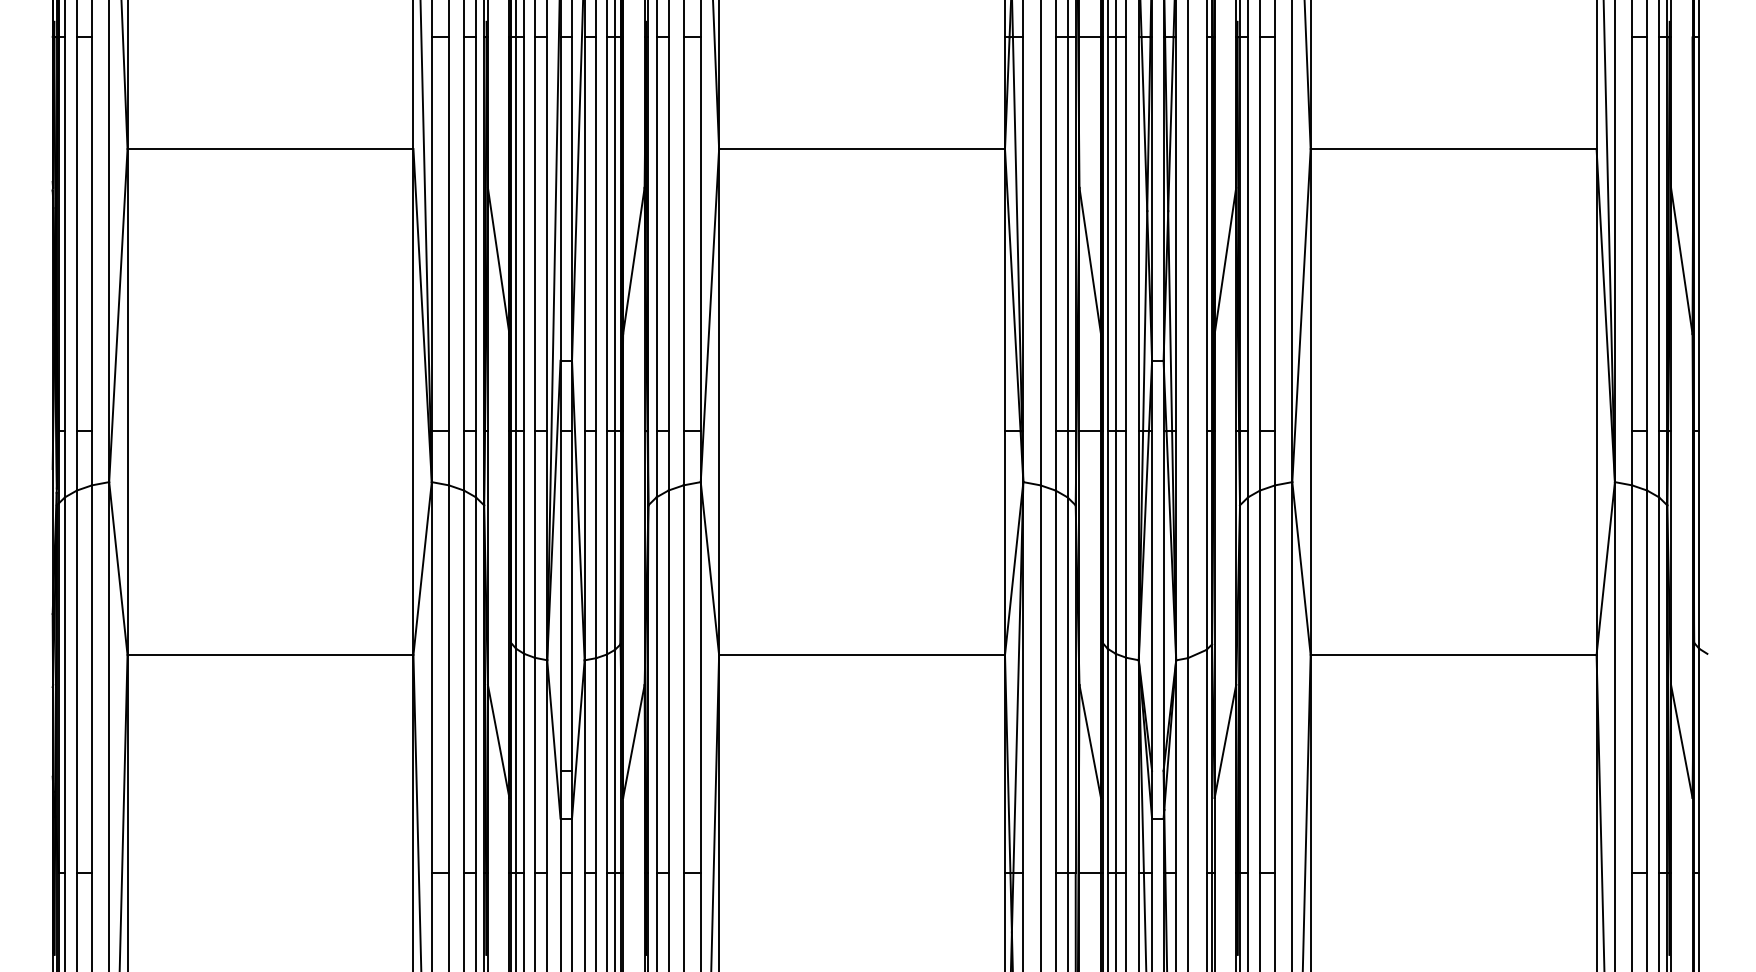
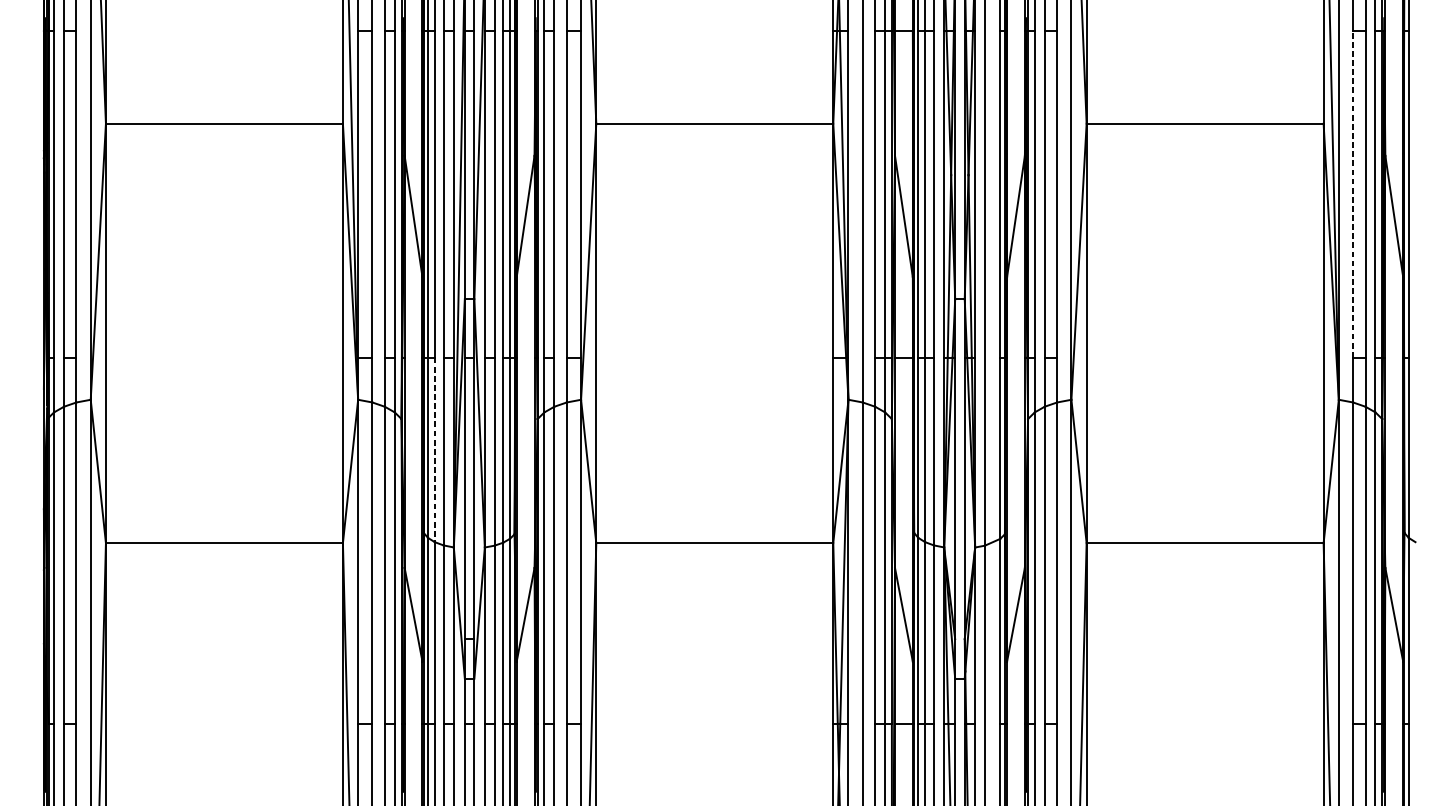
line: (1632, 234) -> (1353, 194), solid -> dashed
line: (524, 543) -> (434, 450), solid -> dashed

